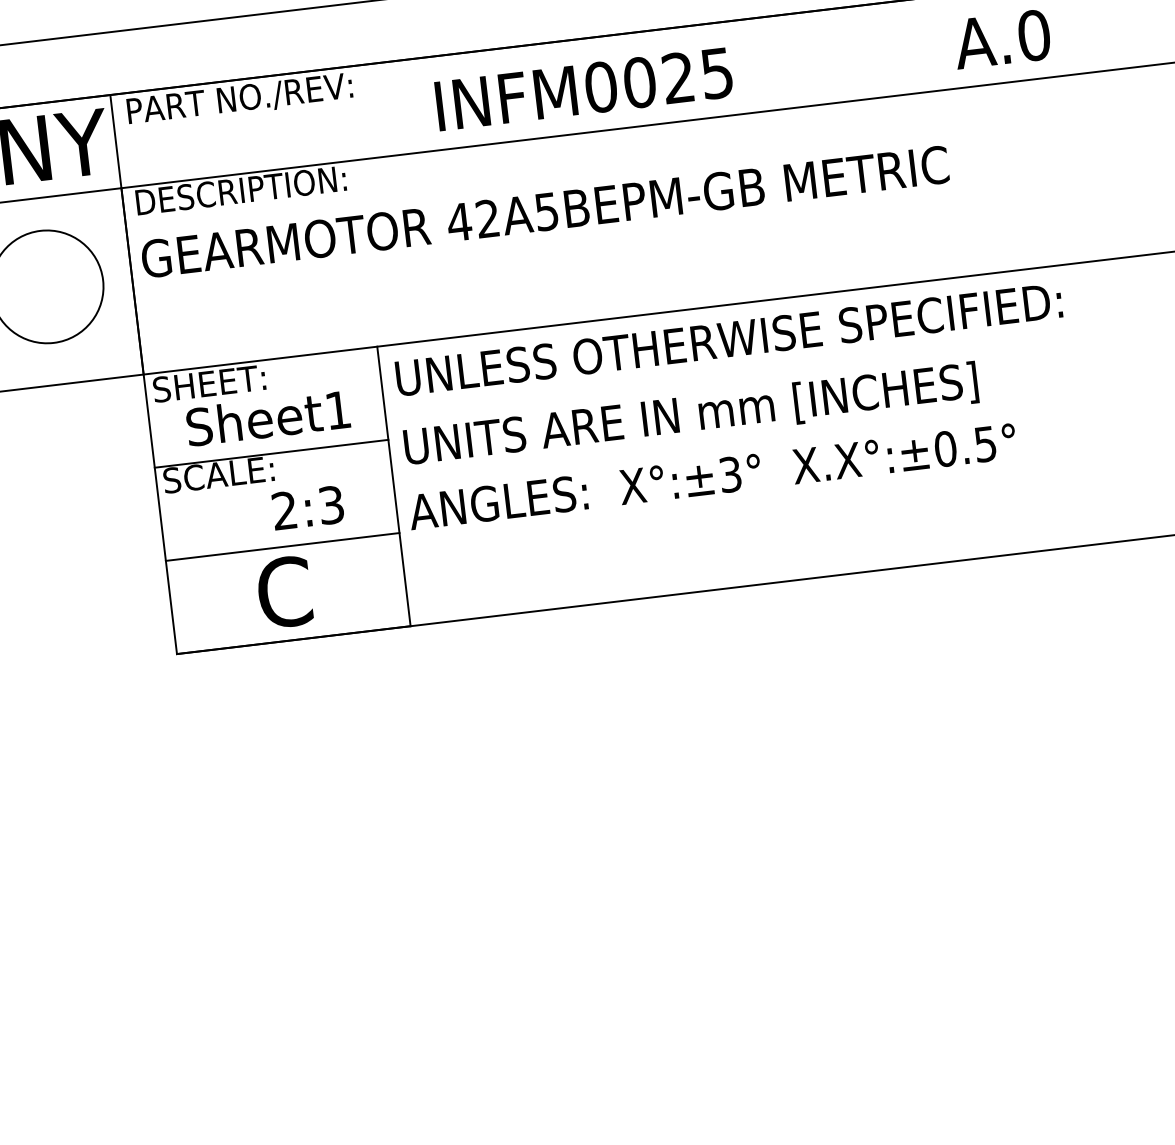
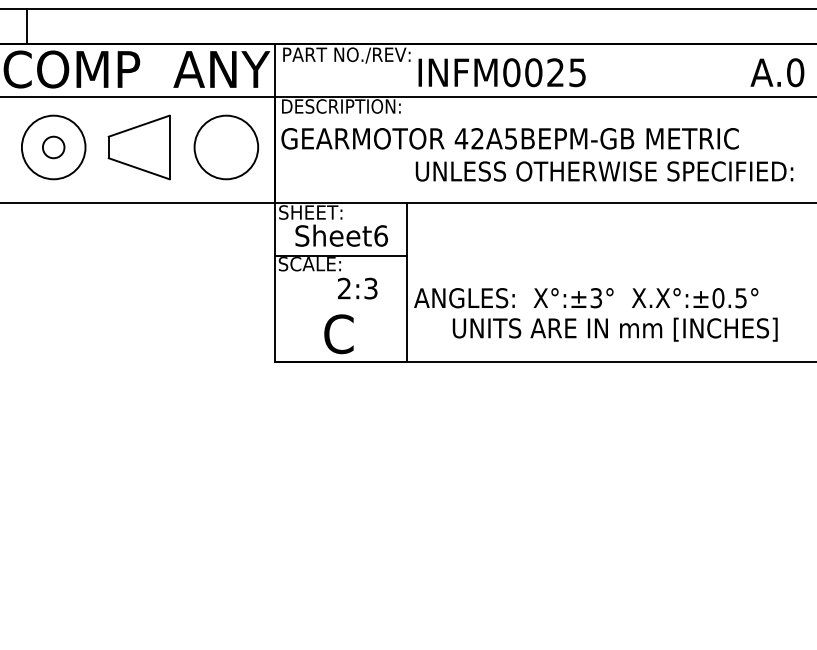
text: (582, 89) -> (501, 72), moved
text: (728, 339) -> (604, 171), moved
text: (337, 409) -> (380, 235), Sheet1 -> Sheet6
text: (689, 415) -> (614, 329), moved
line: (281, 546) -> (340, 308), removed

